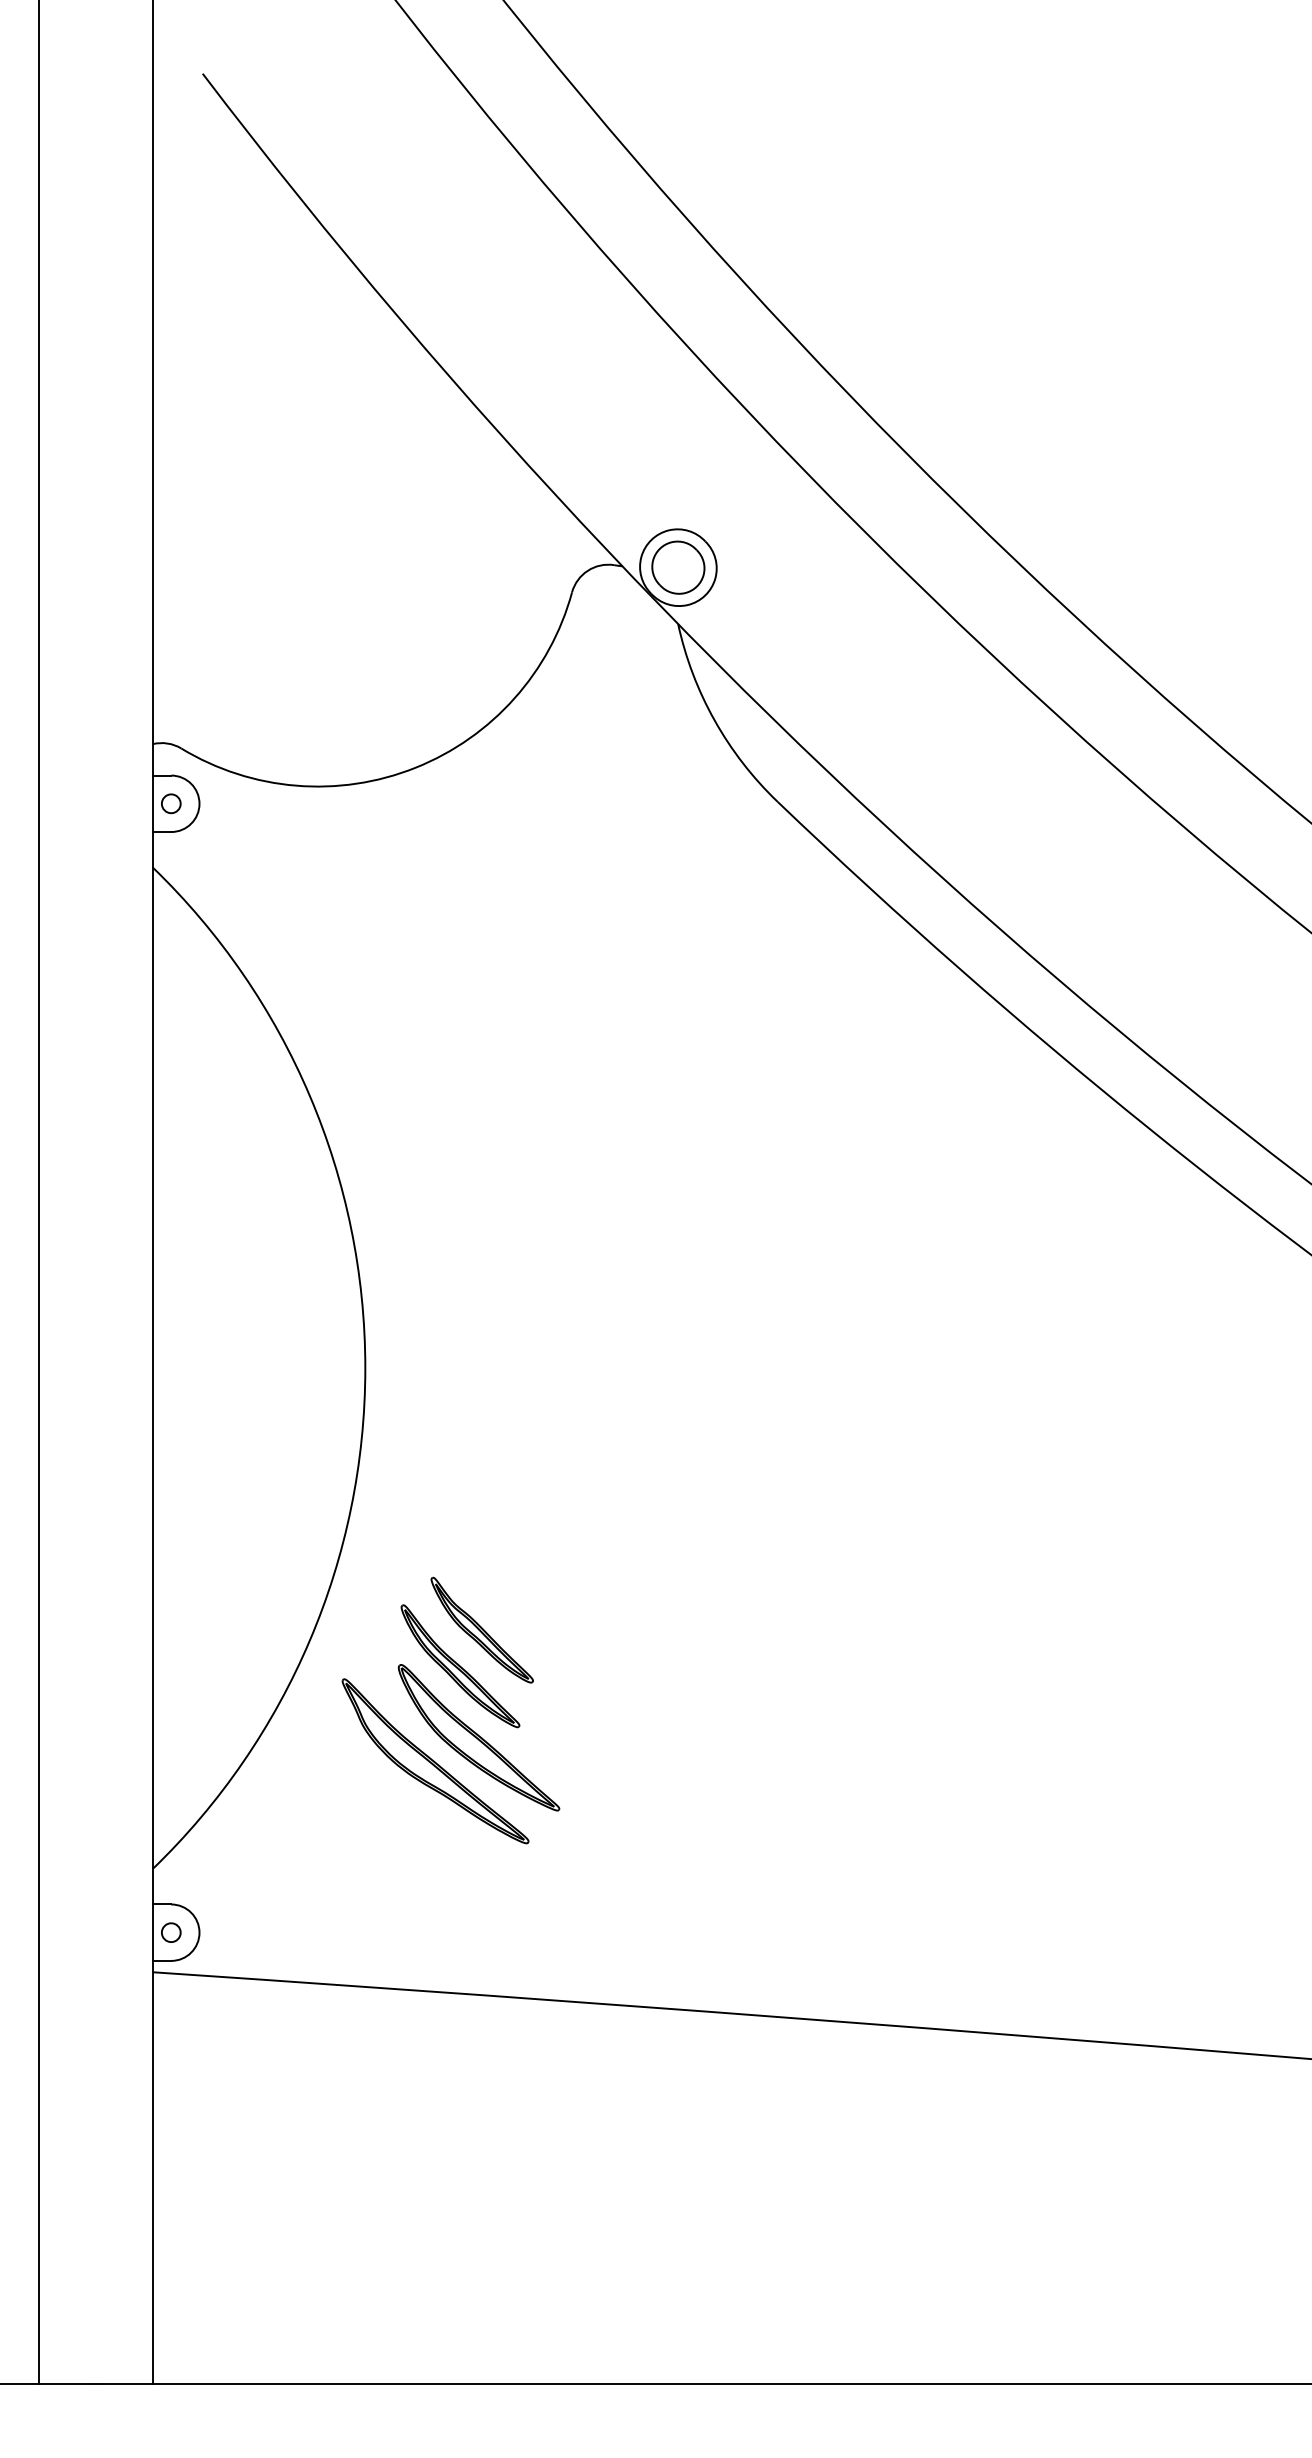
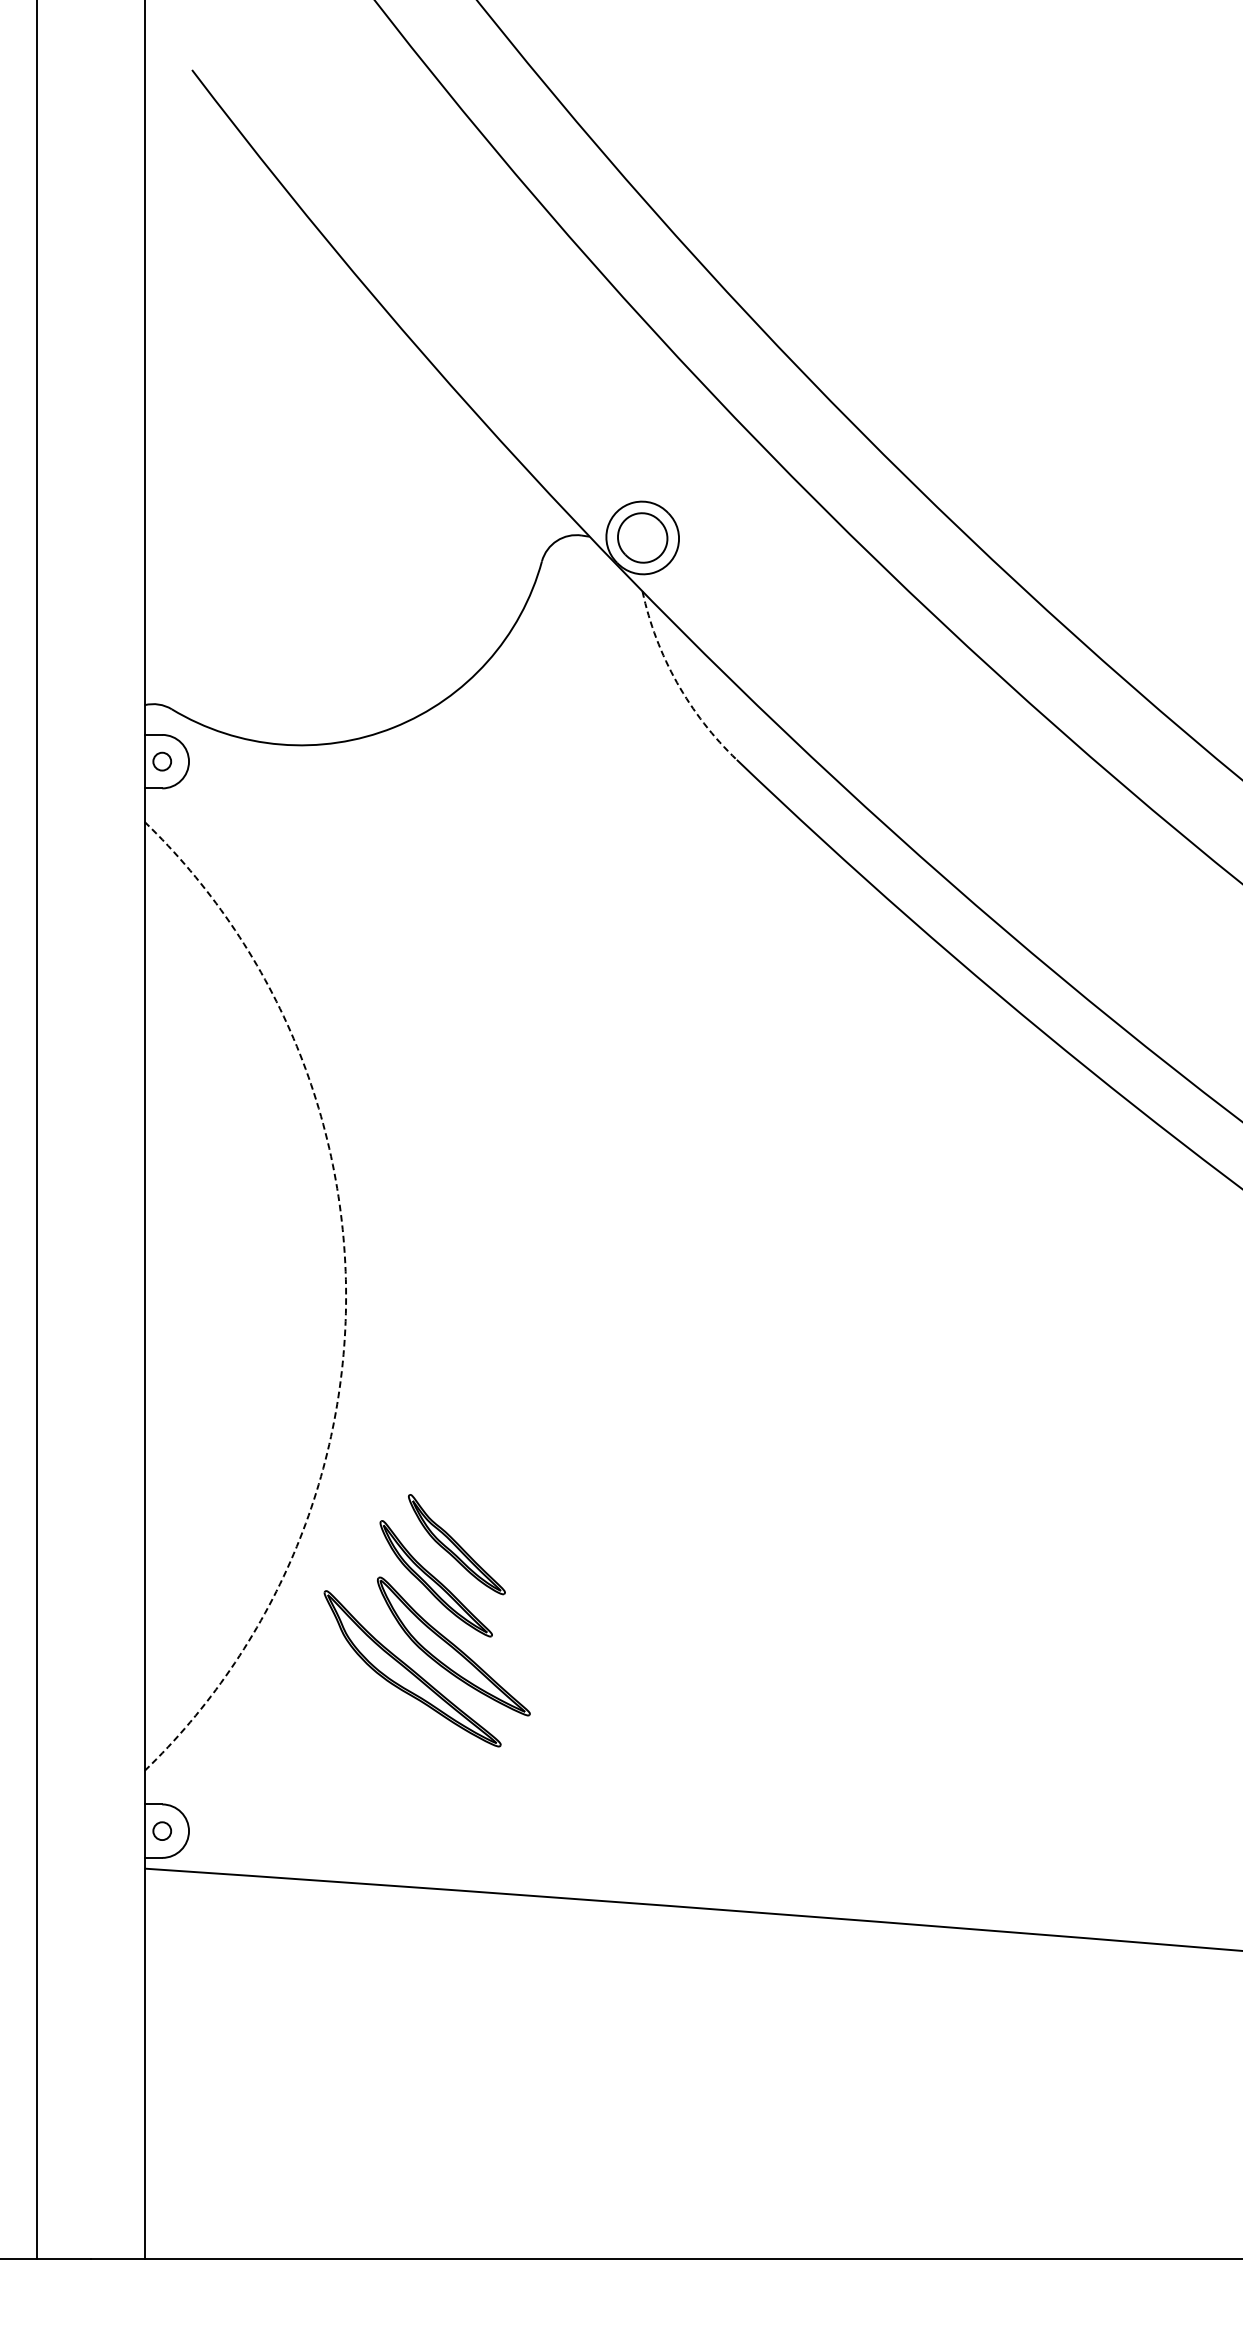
arc: (714, 720) -> (676, 682), solid -> dashed
arc: (365, 1368) -> (346, 1296), solid -> dashed

